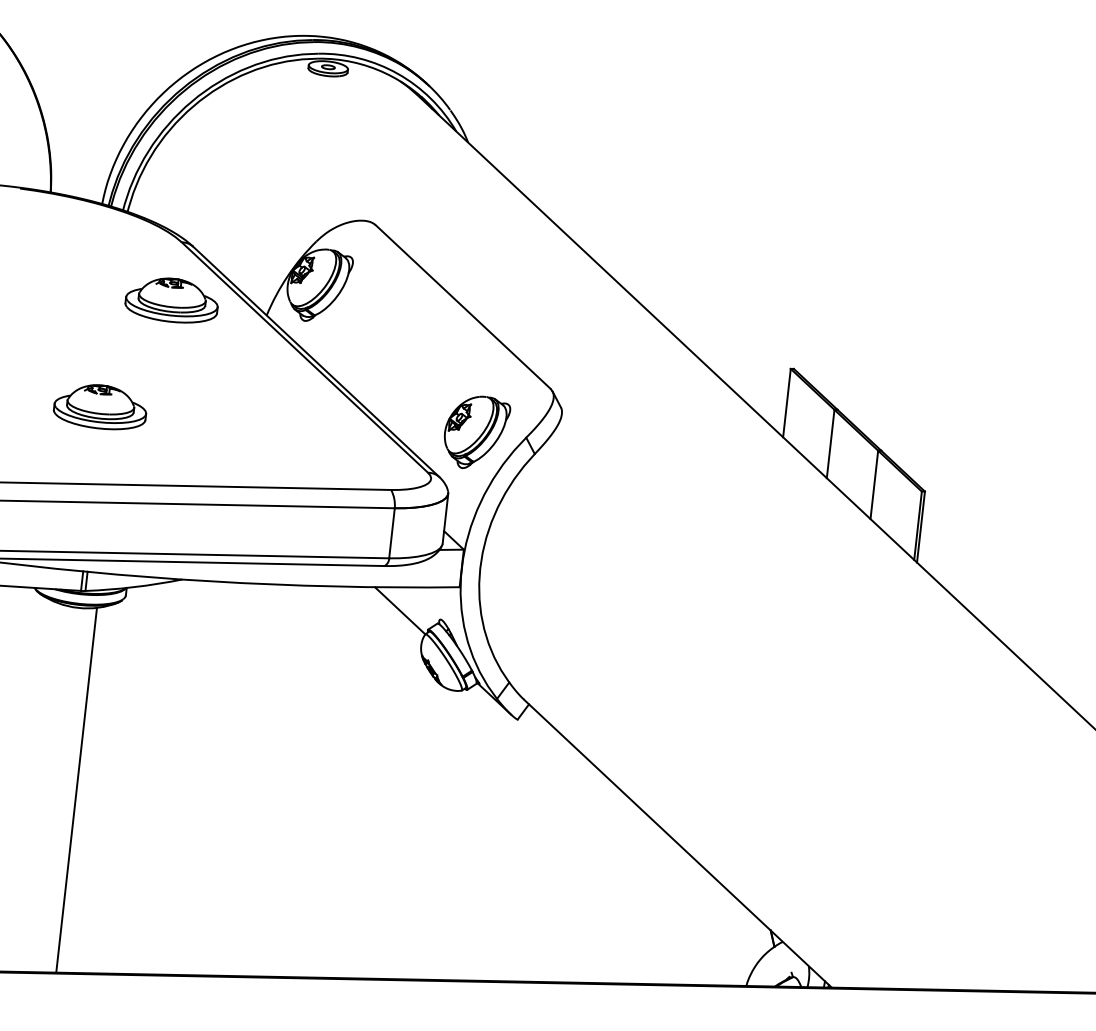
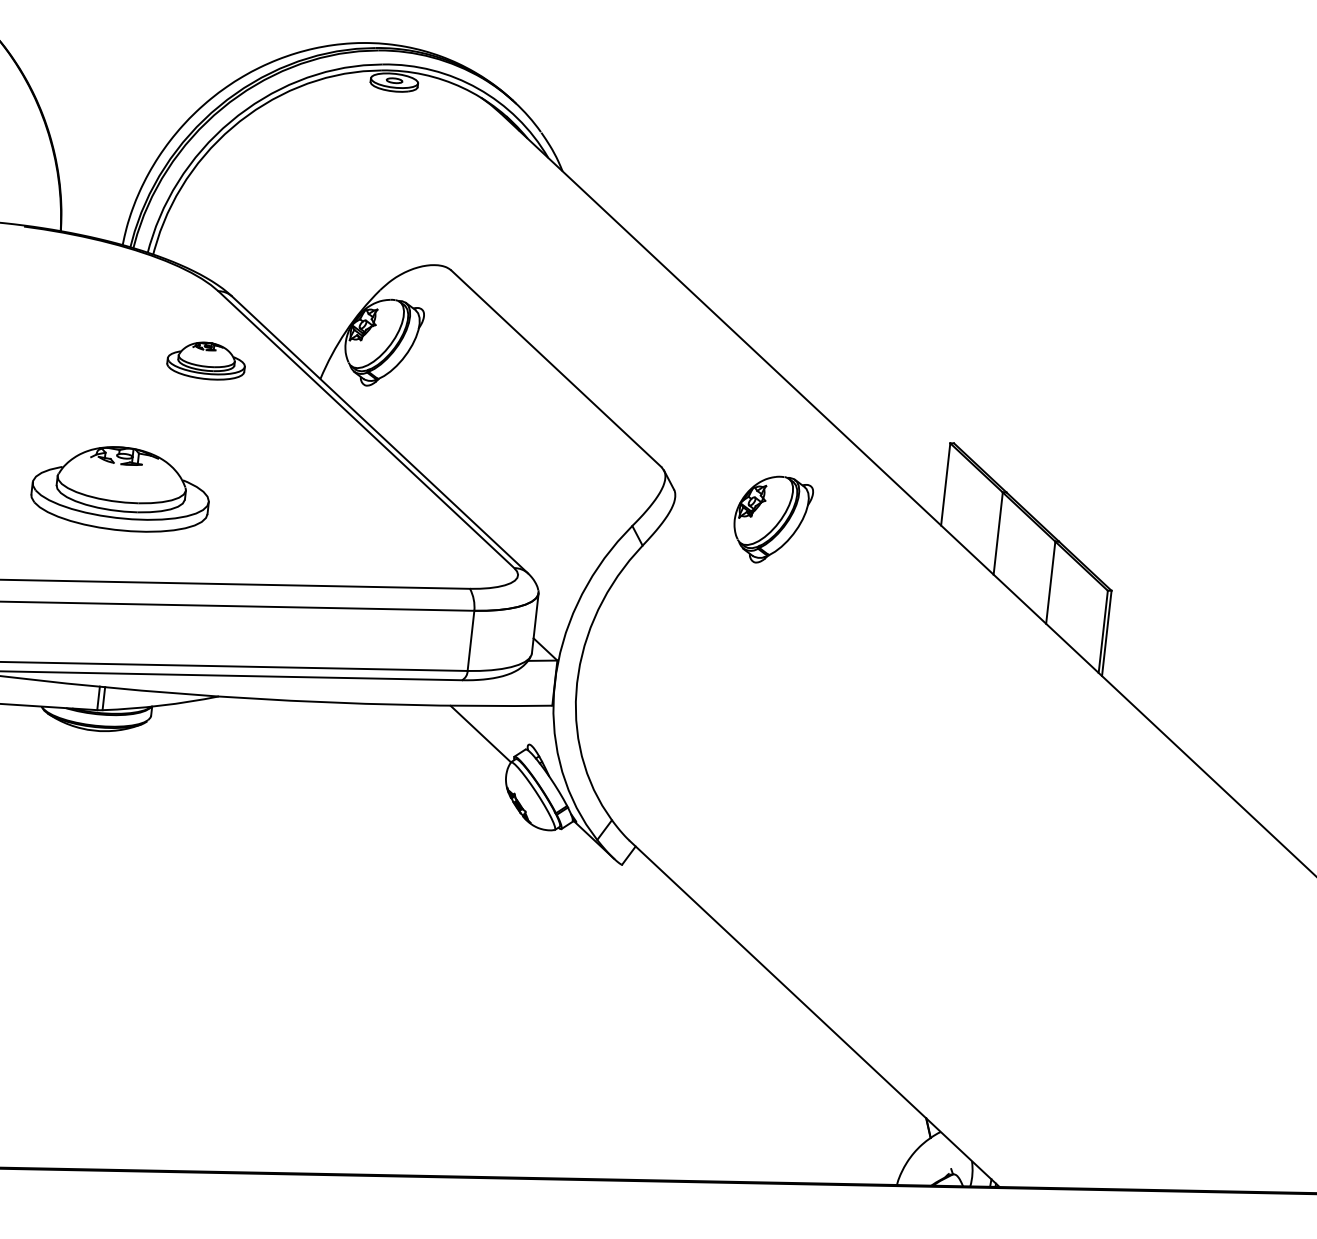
part: (171, 300) -> (205, 360), size x0.7
part: (99, 407) -> (119, 489), size x1.6
part: (477, 432) -> (773, 519), moved
line: (76, 790) -> (91, 949), removed

